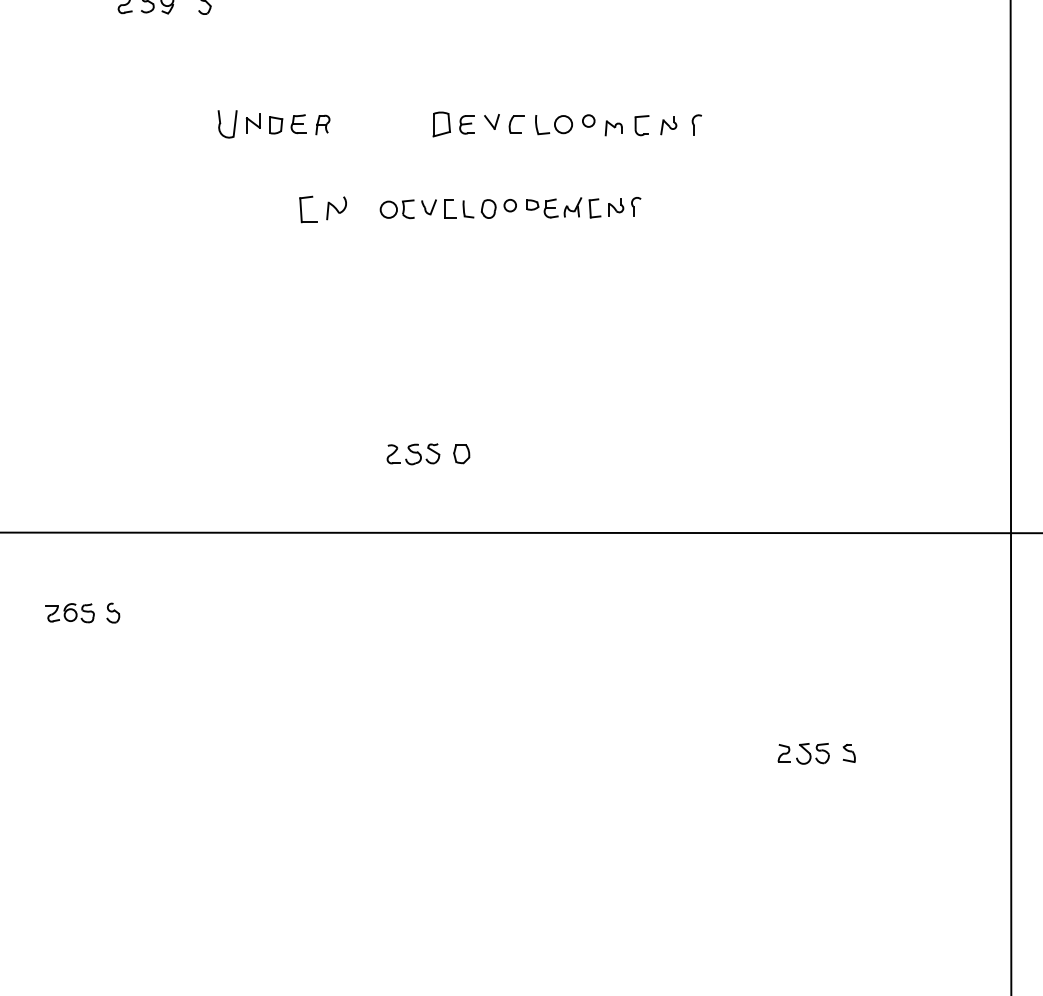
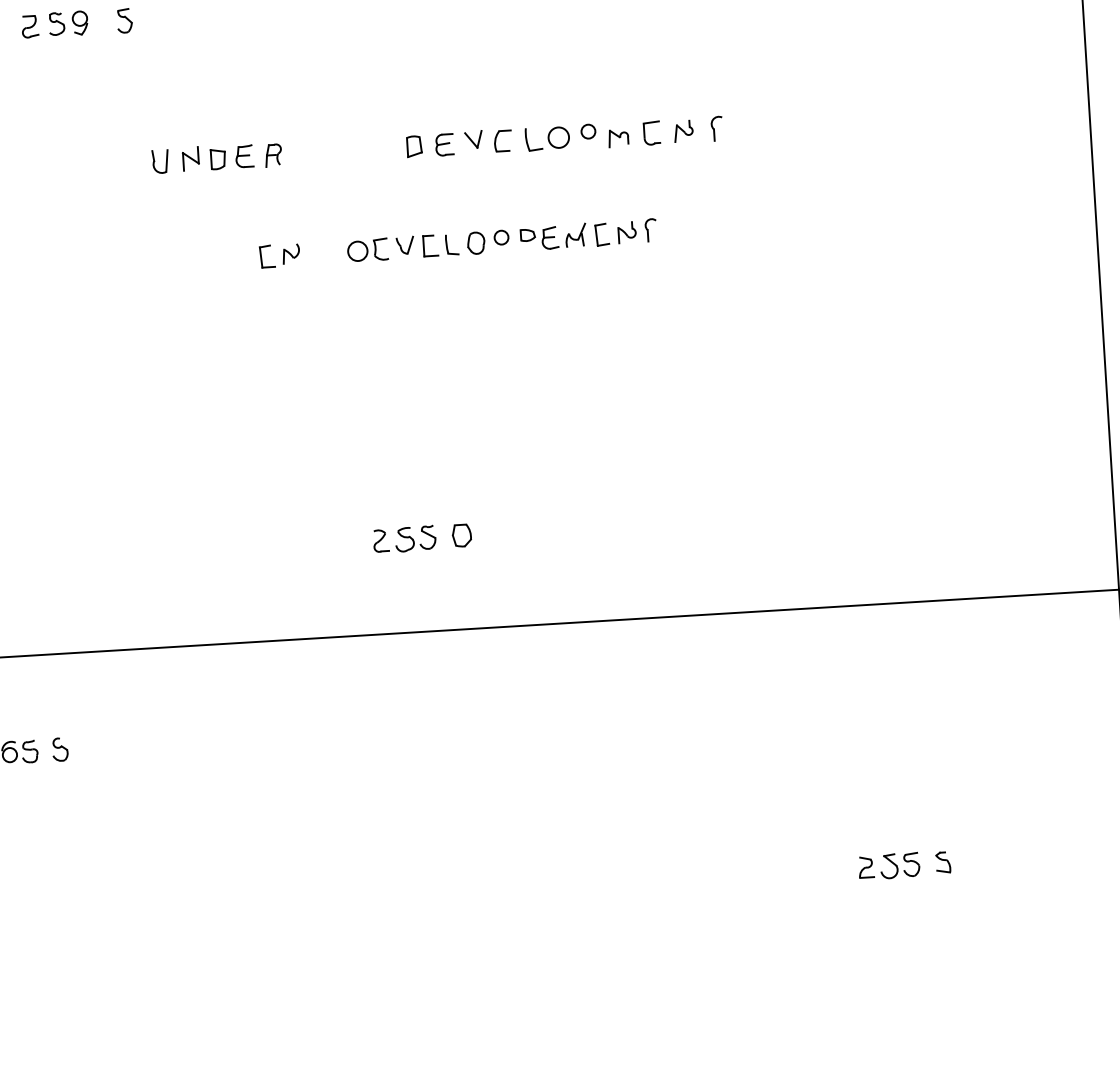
part: (227, 124) -> (160, 161), size x0.71
part: (441, 124) -> (414, 146), size x0.71
part: (322, 209) -> (279, 255), size x0.71

